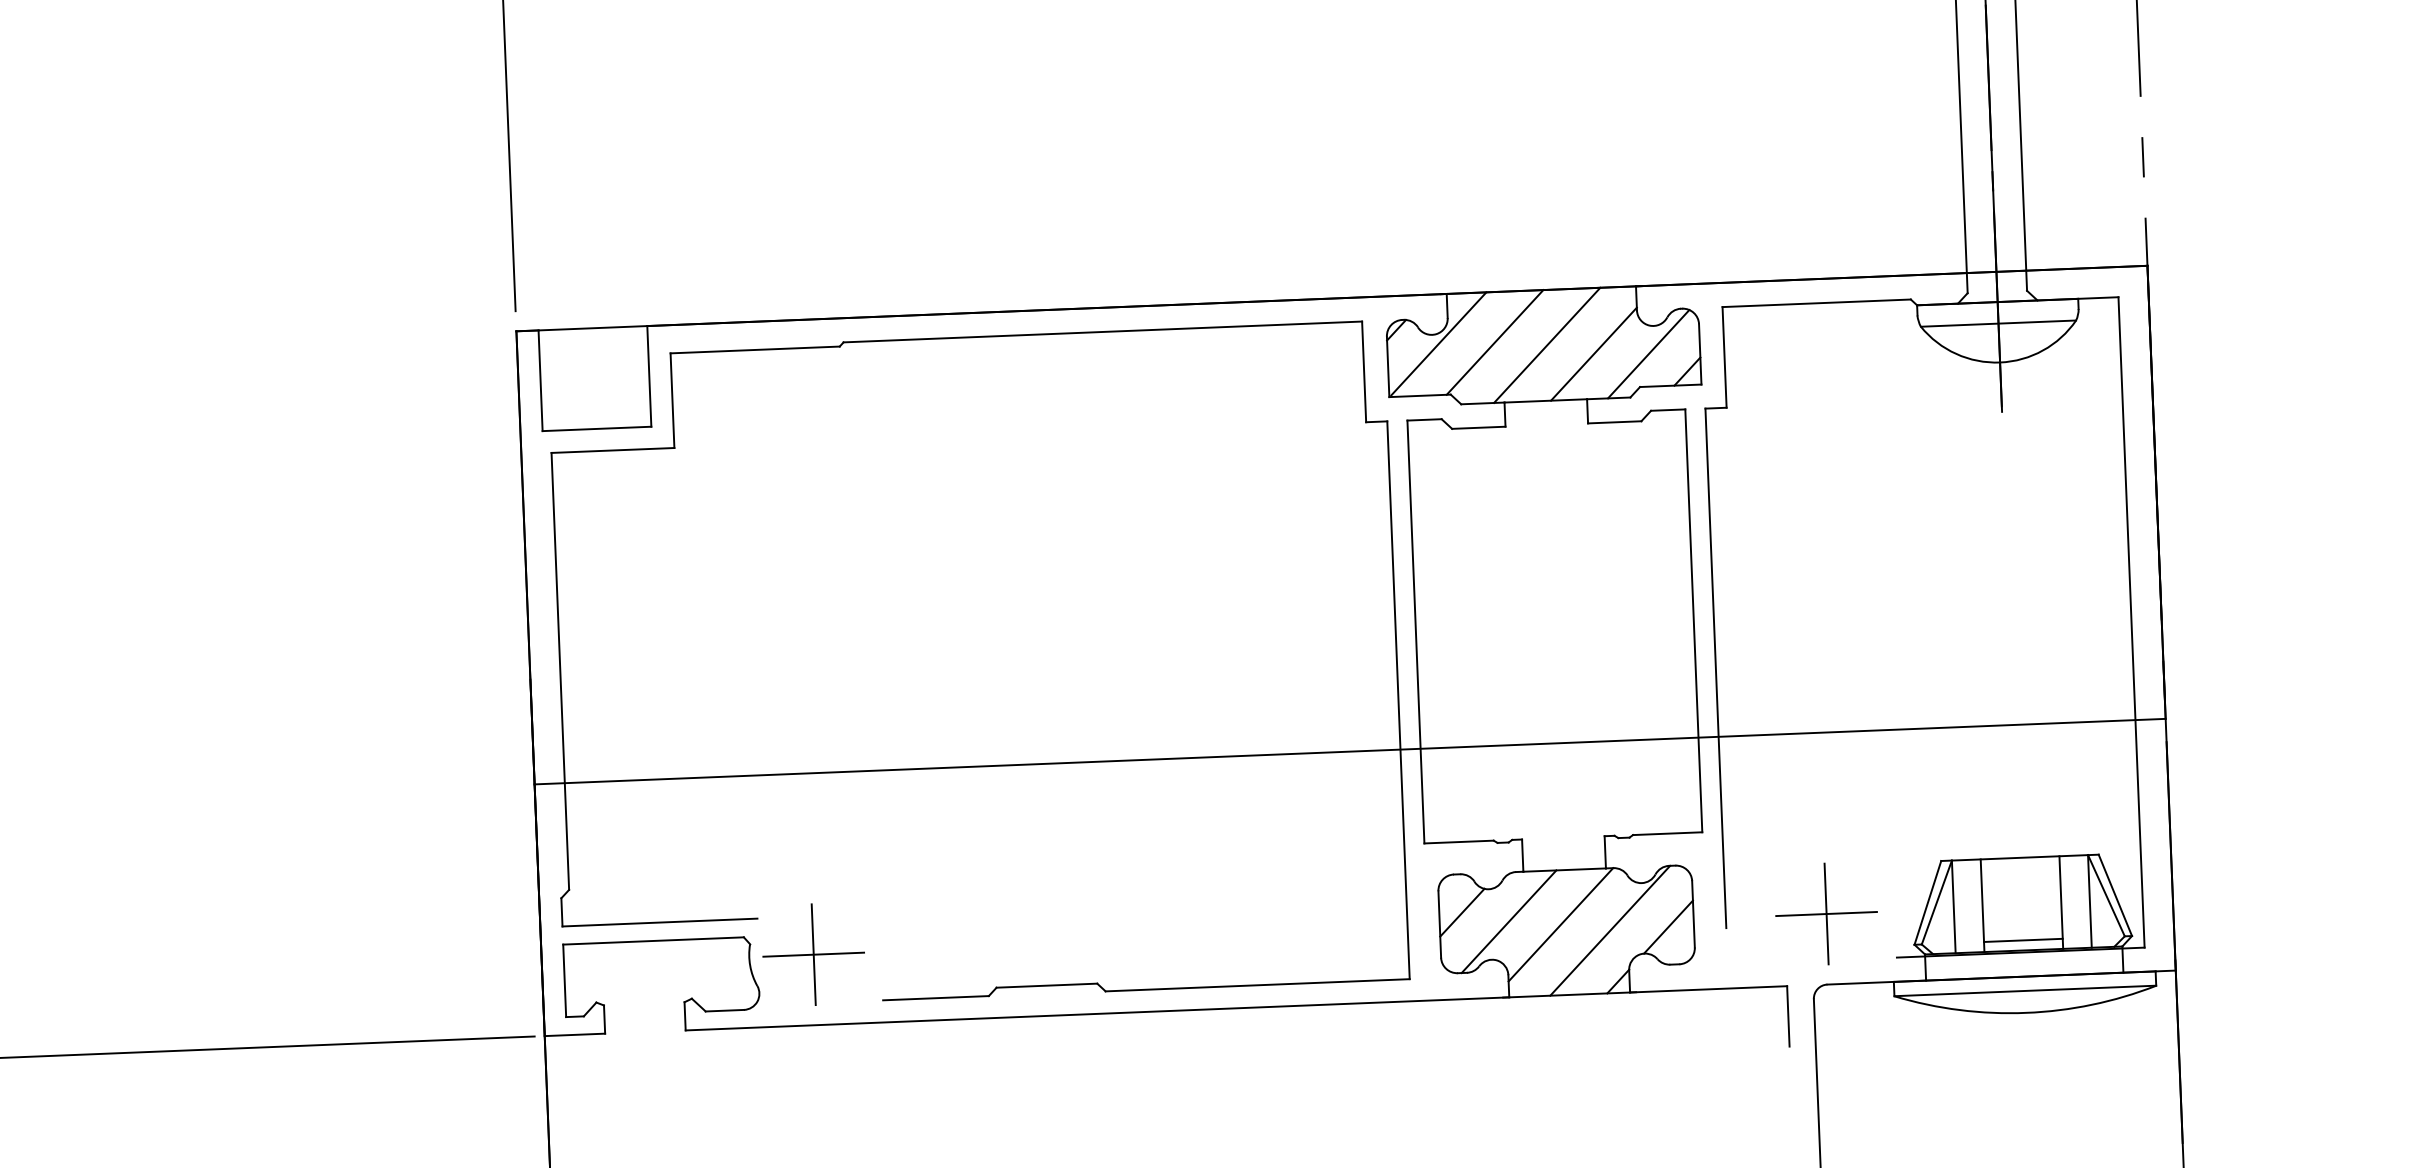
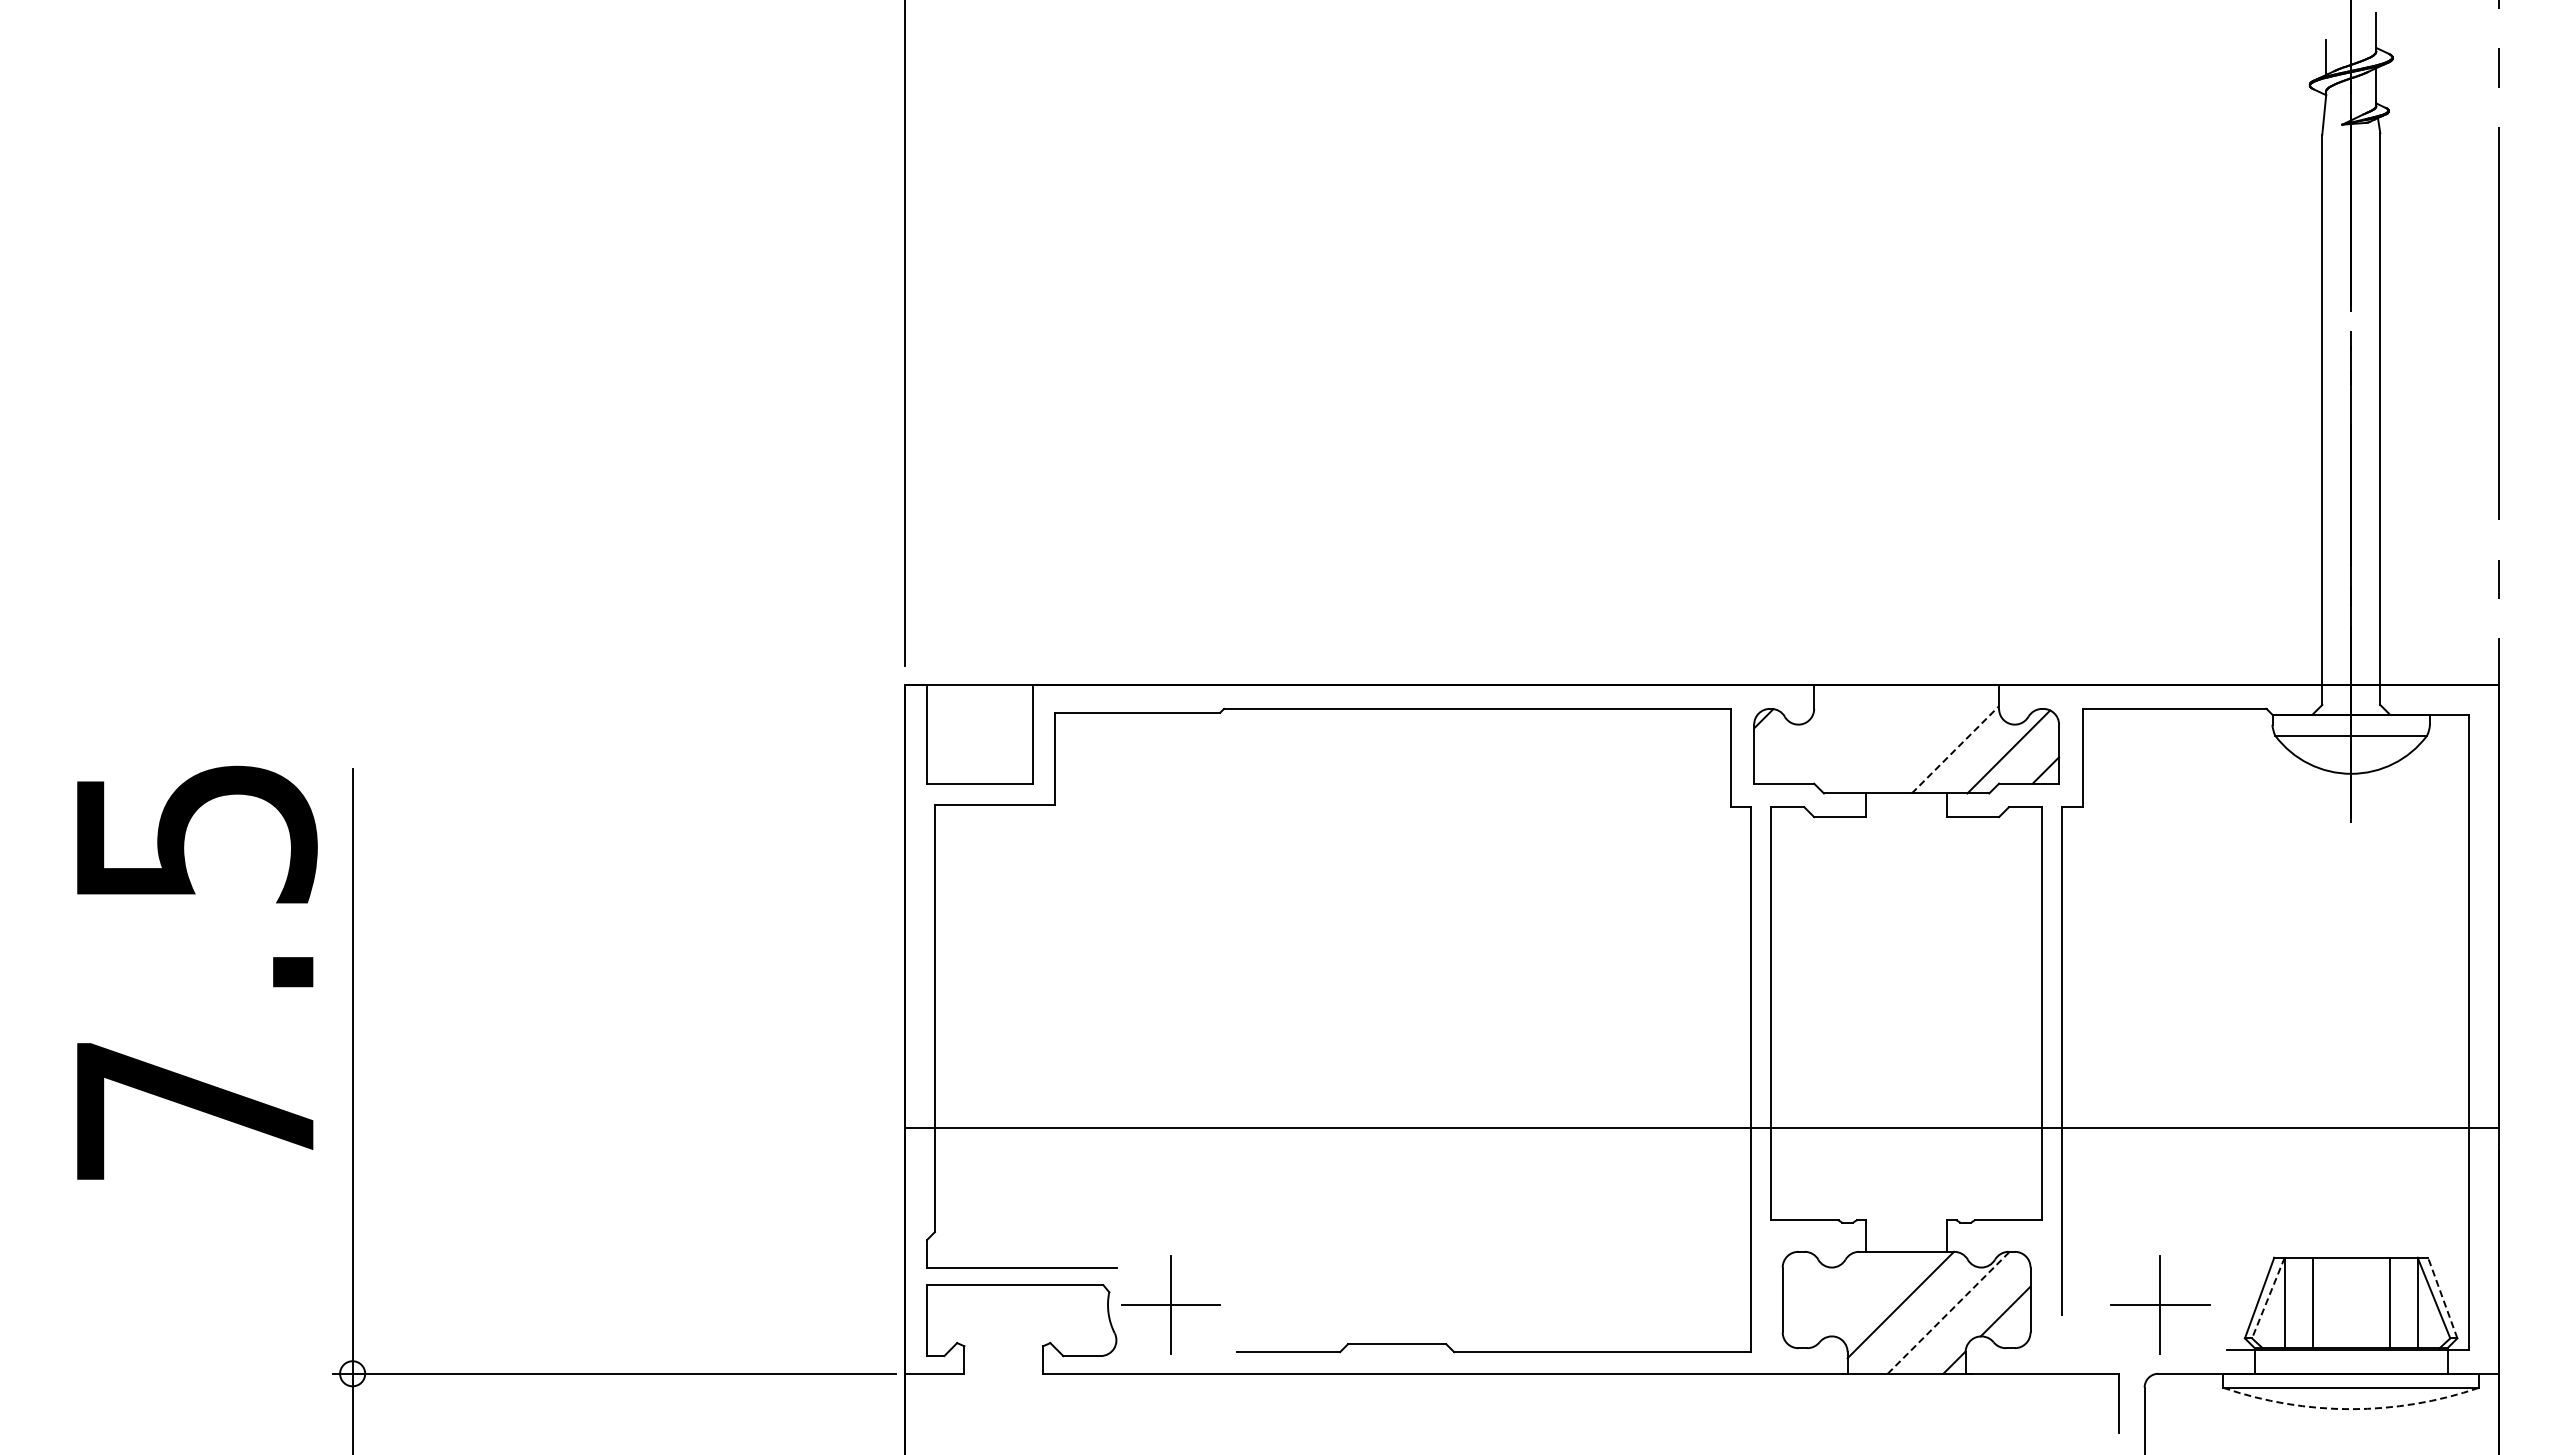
line: (1495, 342) -> (1859, 734), removed
line: (1438, 343) -> (1804, 733), removed
line: (1547, 345) -> (1910, 739), removed
line: (1594, 353) -> (1955, 749), solid -> dashed
line: (2115, 895) -> (2442, 1298), solid -> dashed
line: (1937, 902) -> (2268, 1298), solid -> dashed
line: (1461, 911) -> (1804, 1288), removed
line: (1509, 921) -> (1850, 1299), removed
line: (1611, 930) -> (1949, 1312), solid -> dashed
line: (2022, 940) -> (2350, 1338), removed
arc: (2026, 1013) -> (2351, 1409), solid -> dashed

